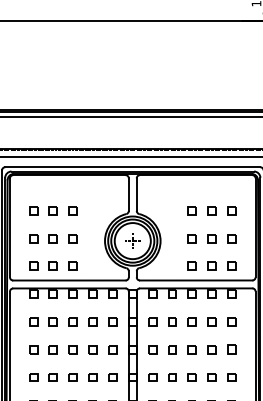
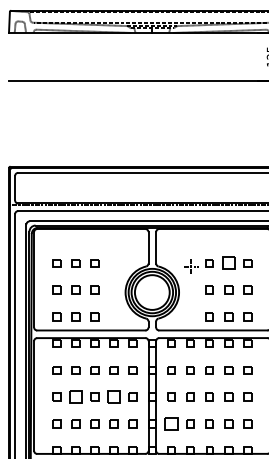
part: (211, 210) -> (228, 263), size x1.6
part: (132, 241) -> (191, 266), moved
part: (52, 349) -> (75, 396), size x1.6
part: (92, 349) -> (113, 396), size x1.6
part: (152, 377) -> (171, 423), size x1.6

